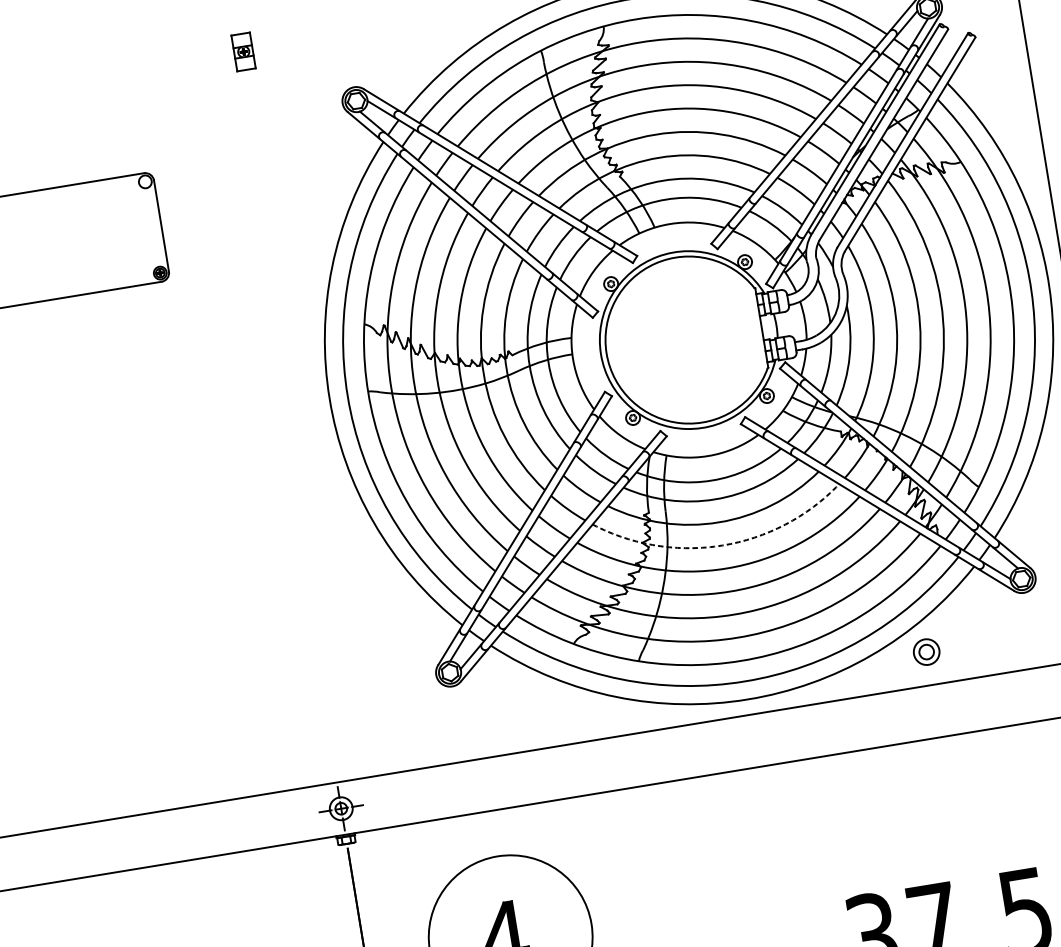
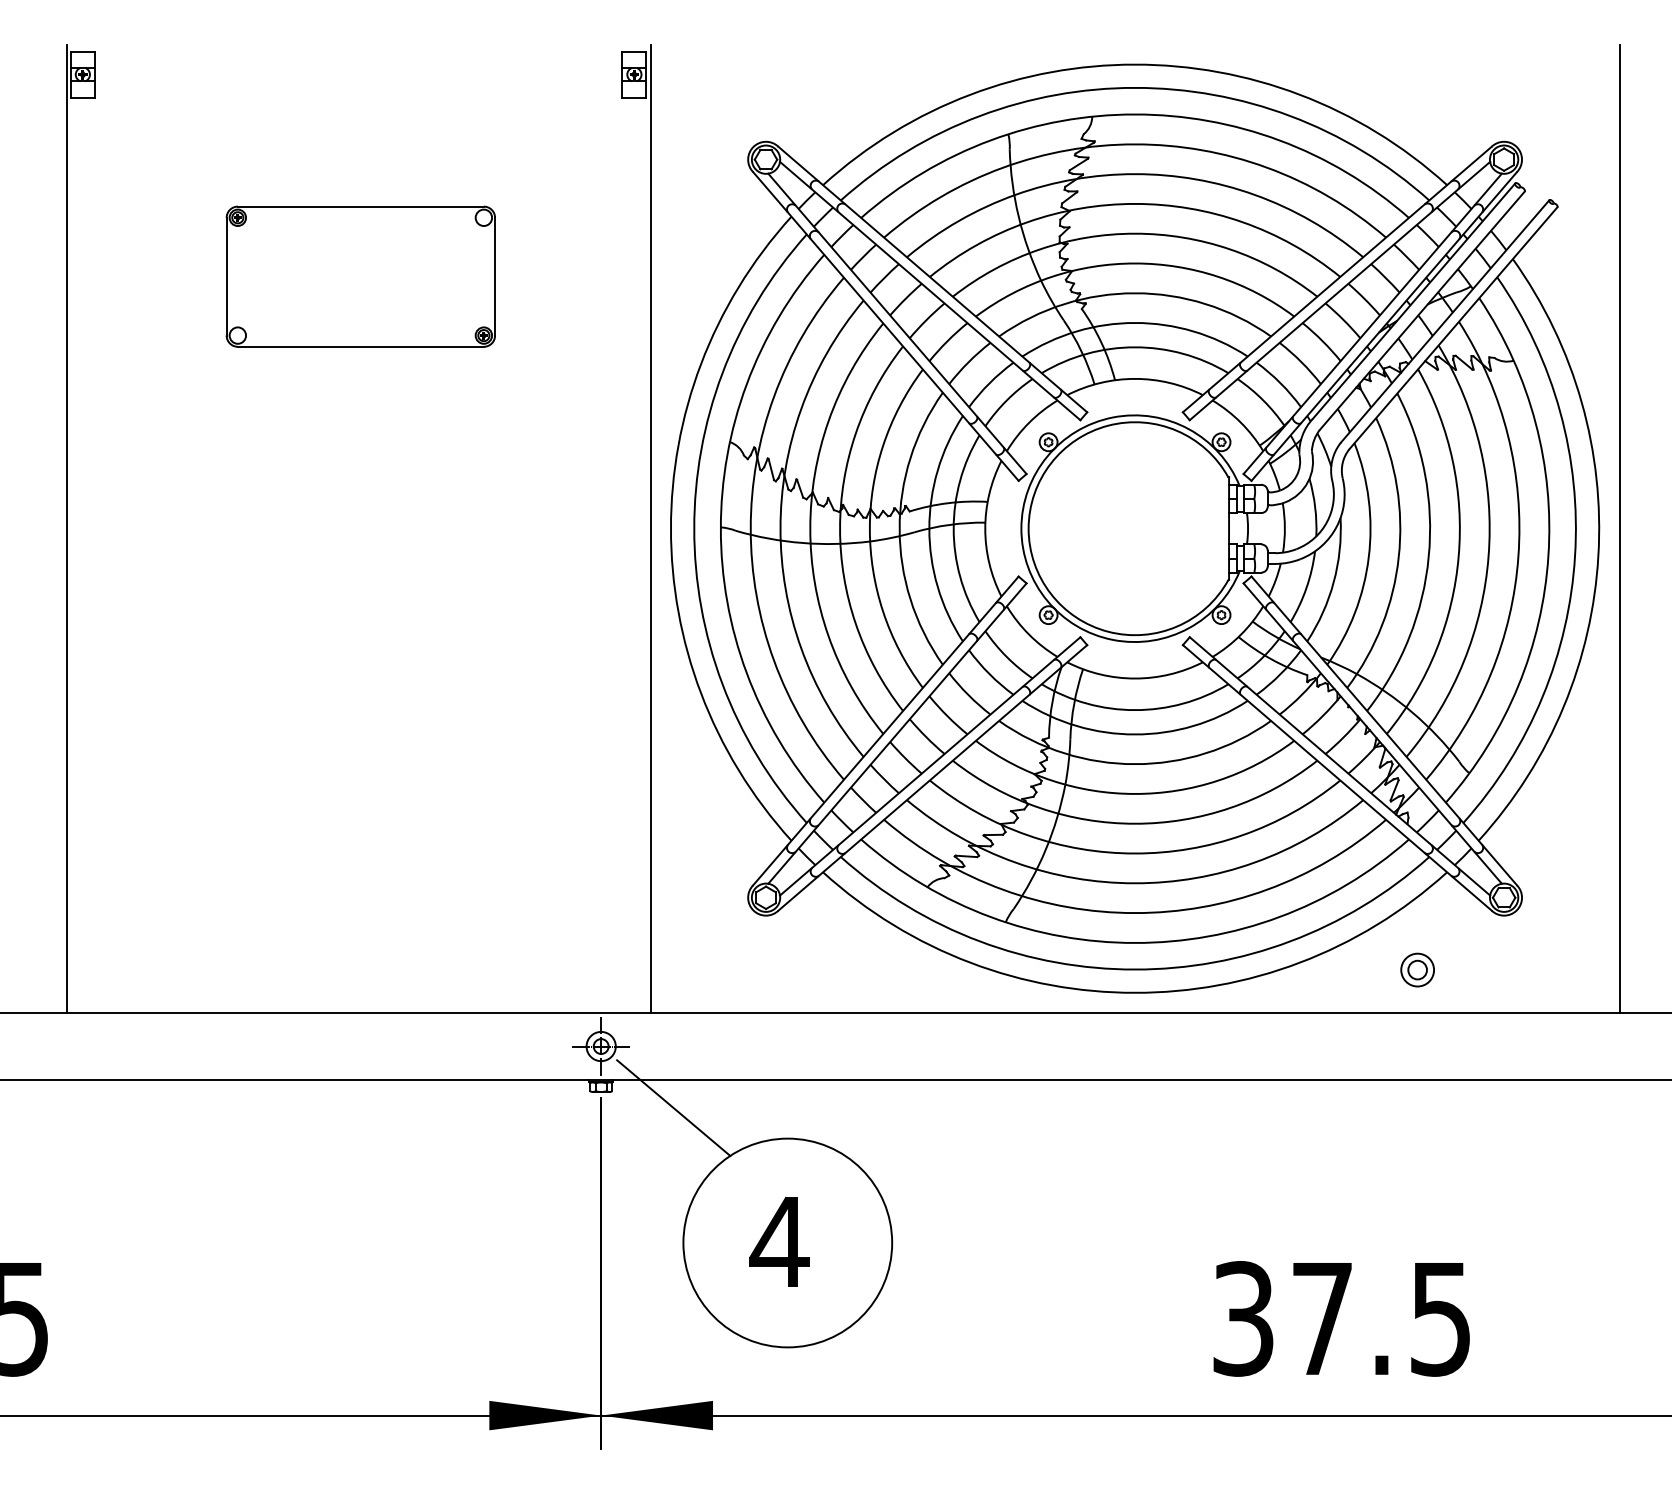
line: (313, 401) -> (650, 528), added
arc: (722, 545) -> (1135, 793), dashed -> solid
part: (926, 651) -> (1417, 969), moved
line: (405, 846) -> (673, 1107), added

